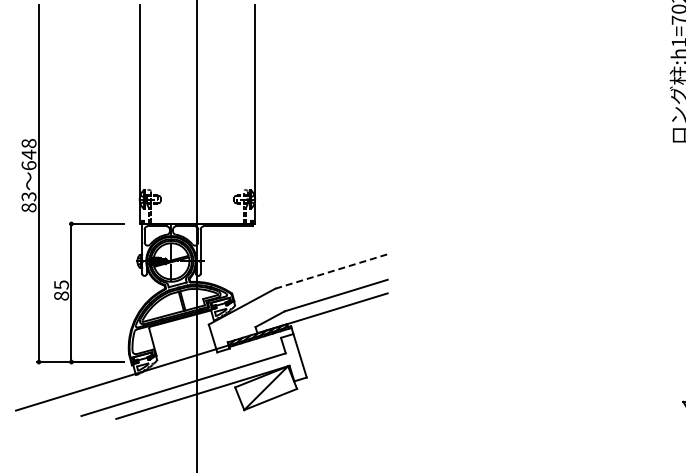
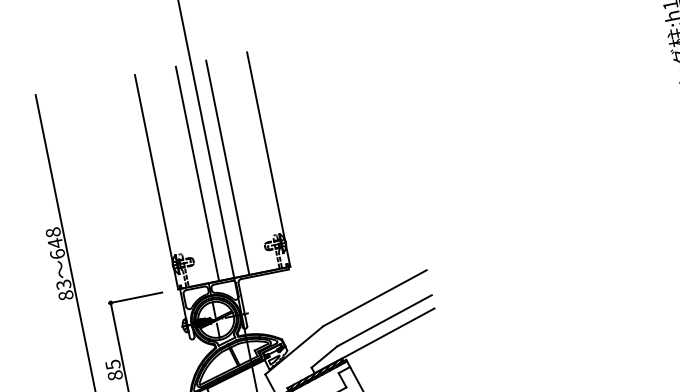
line: (182, 114) -> (197, 173), added
line: (212, 114) -> (227, 167), added
line: (331, 271) -> (375, 298), dashed -> solid

